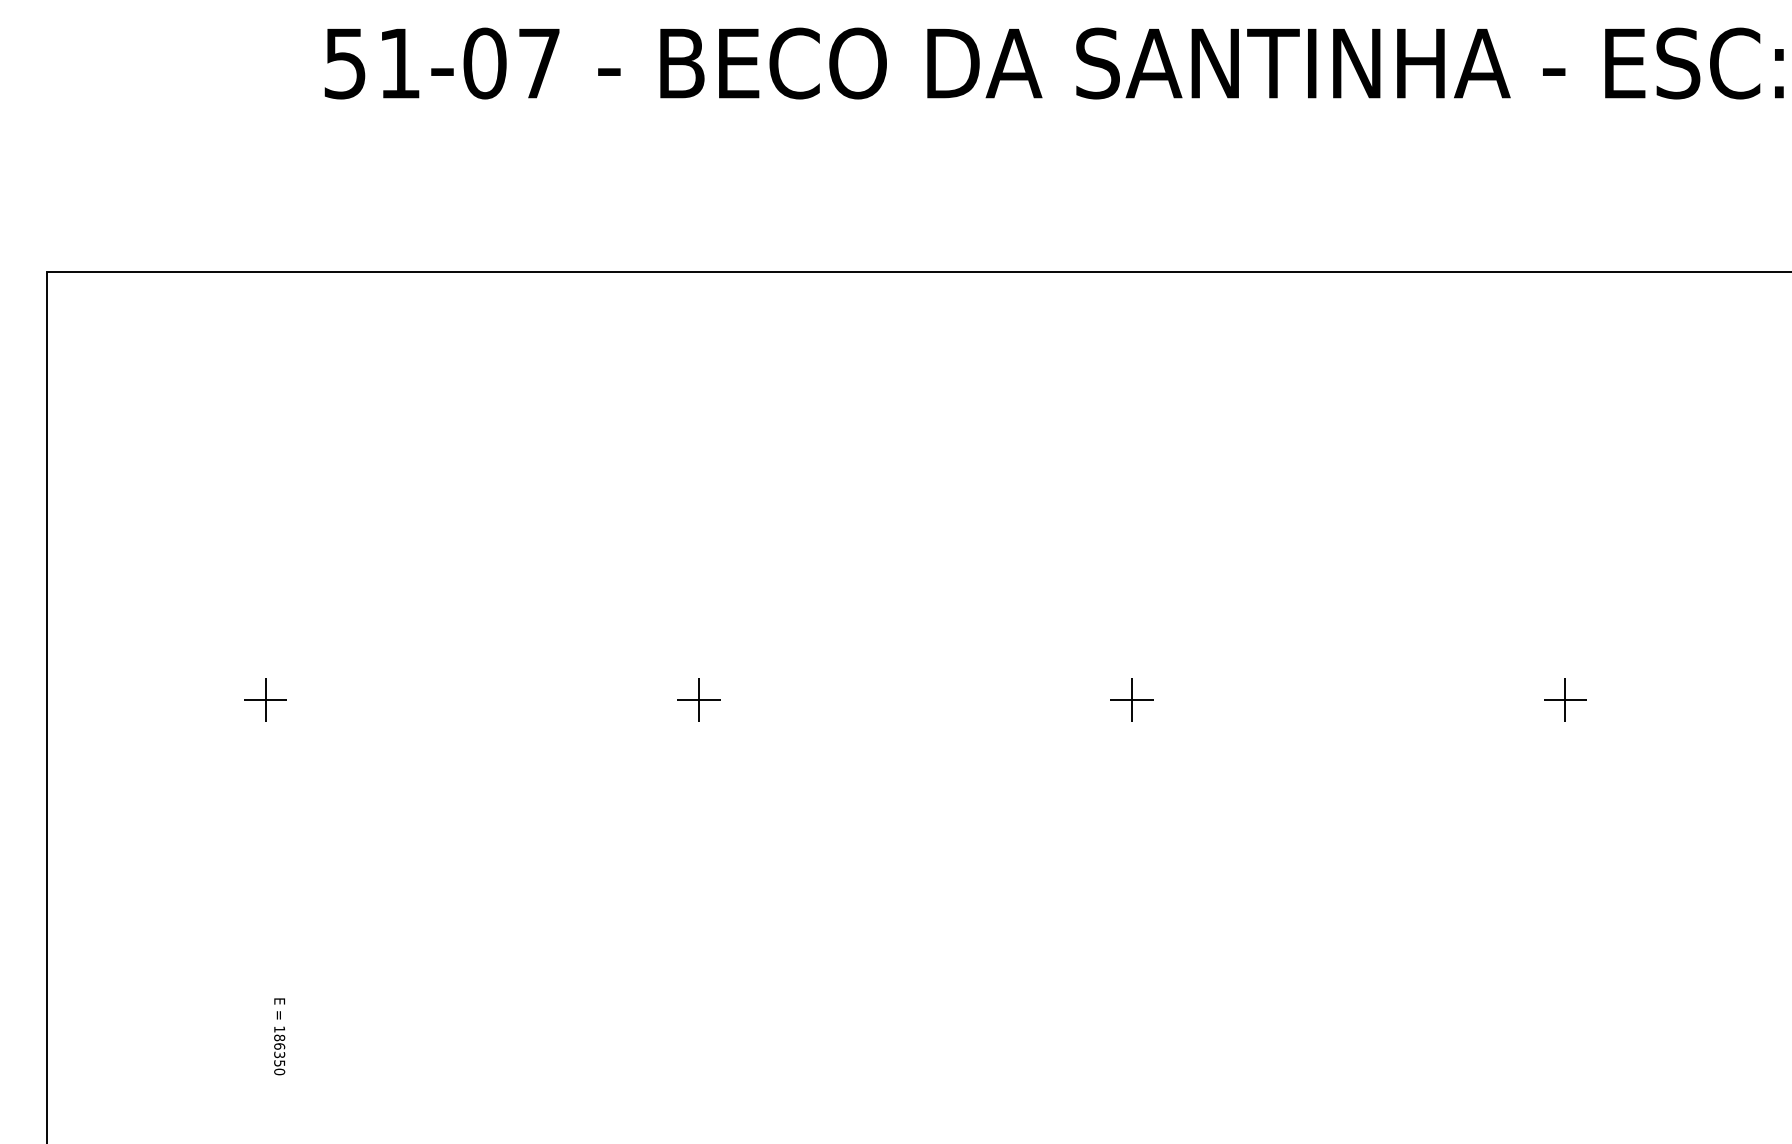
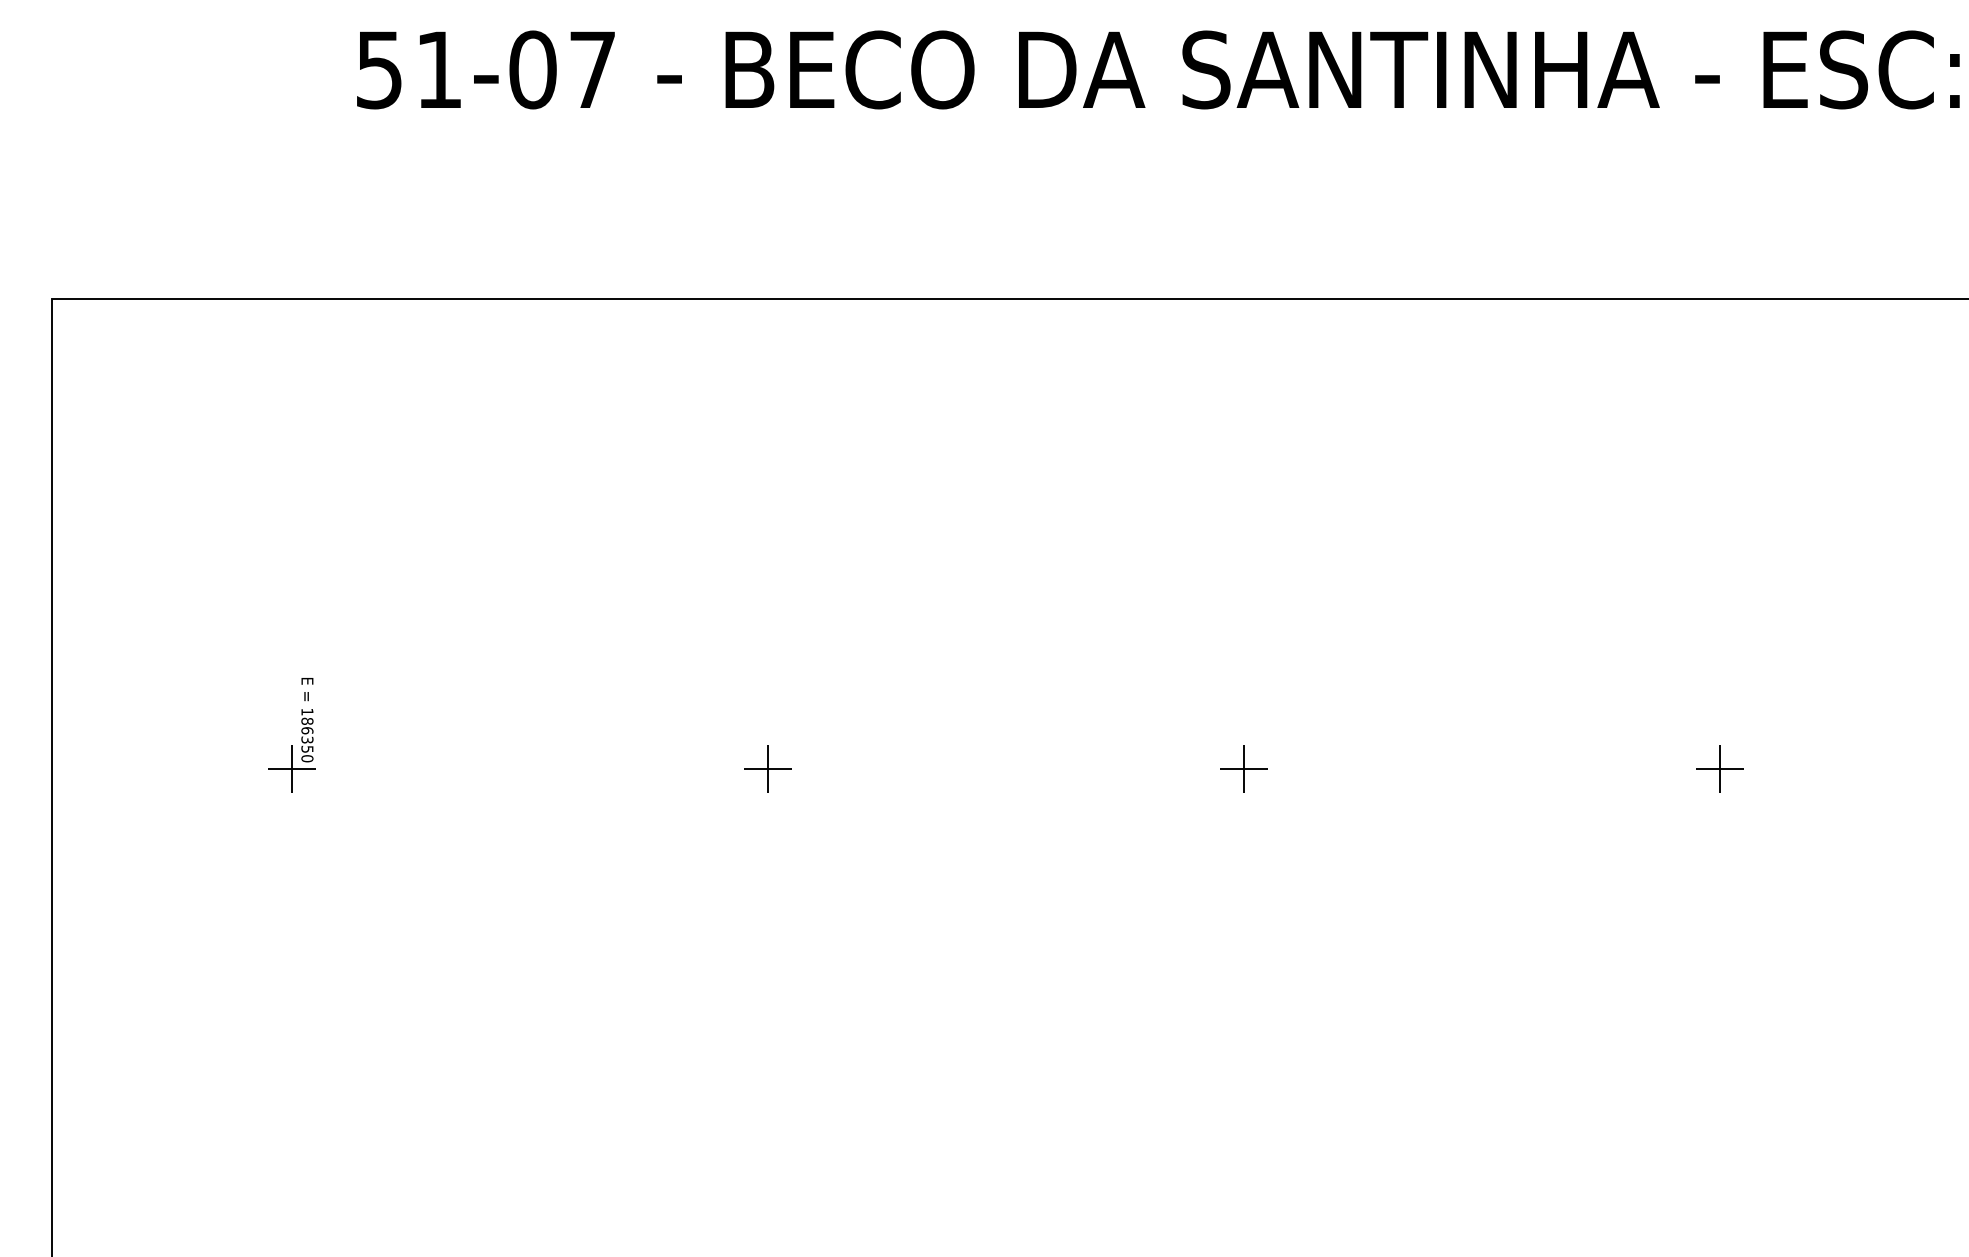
text: (279, 1037) -> (307, 720), moved

